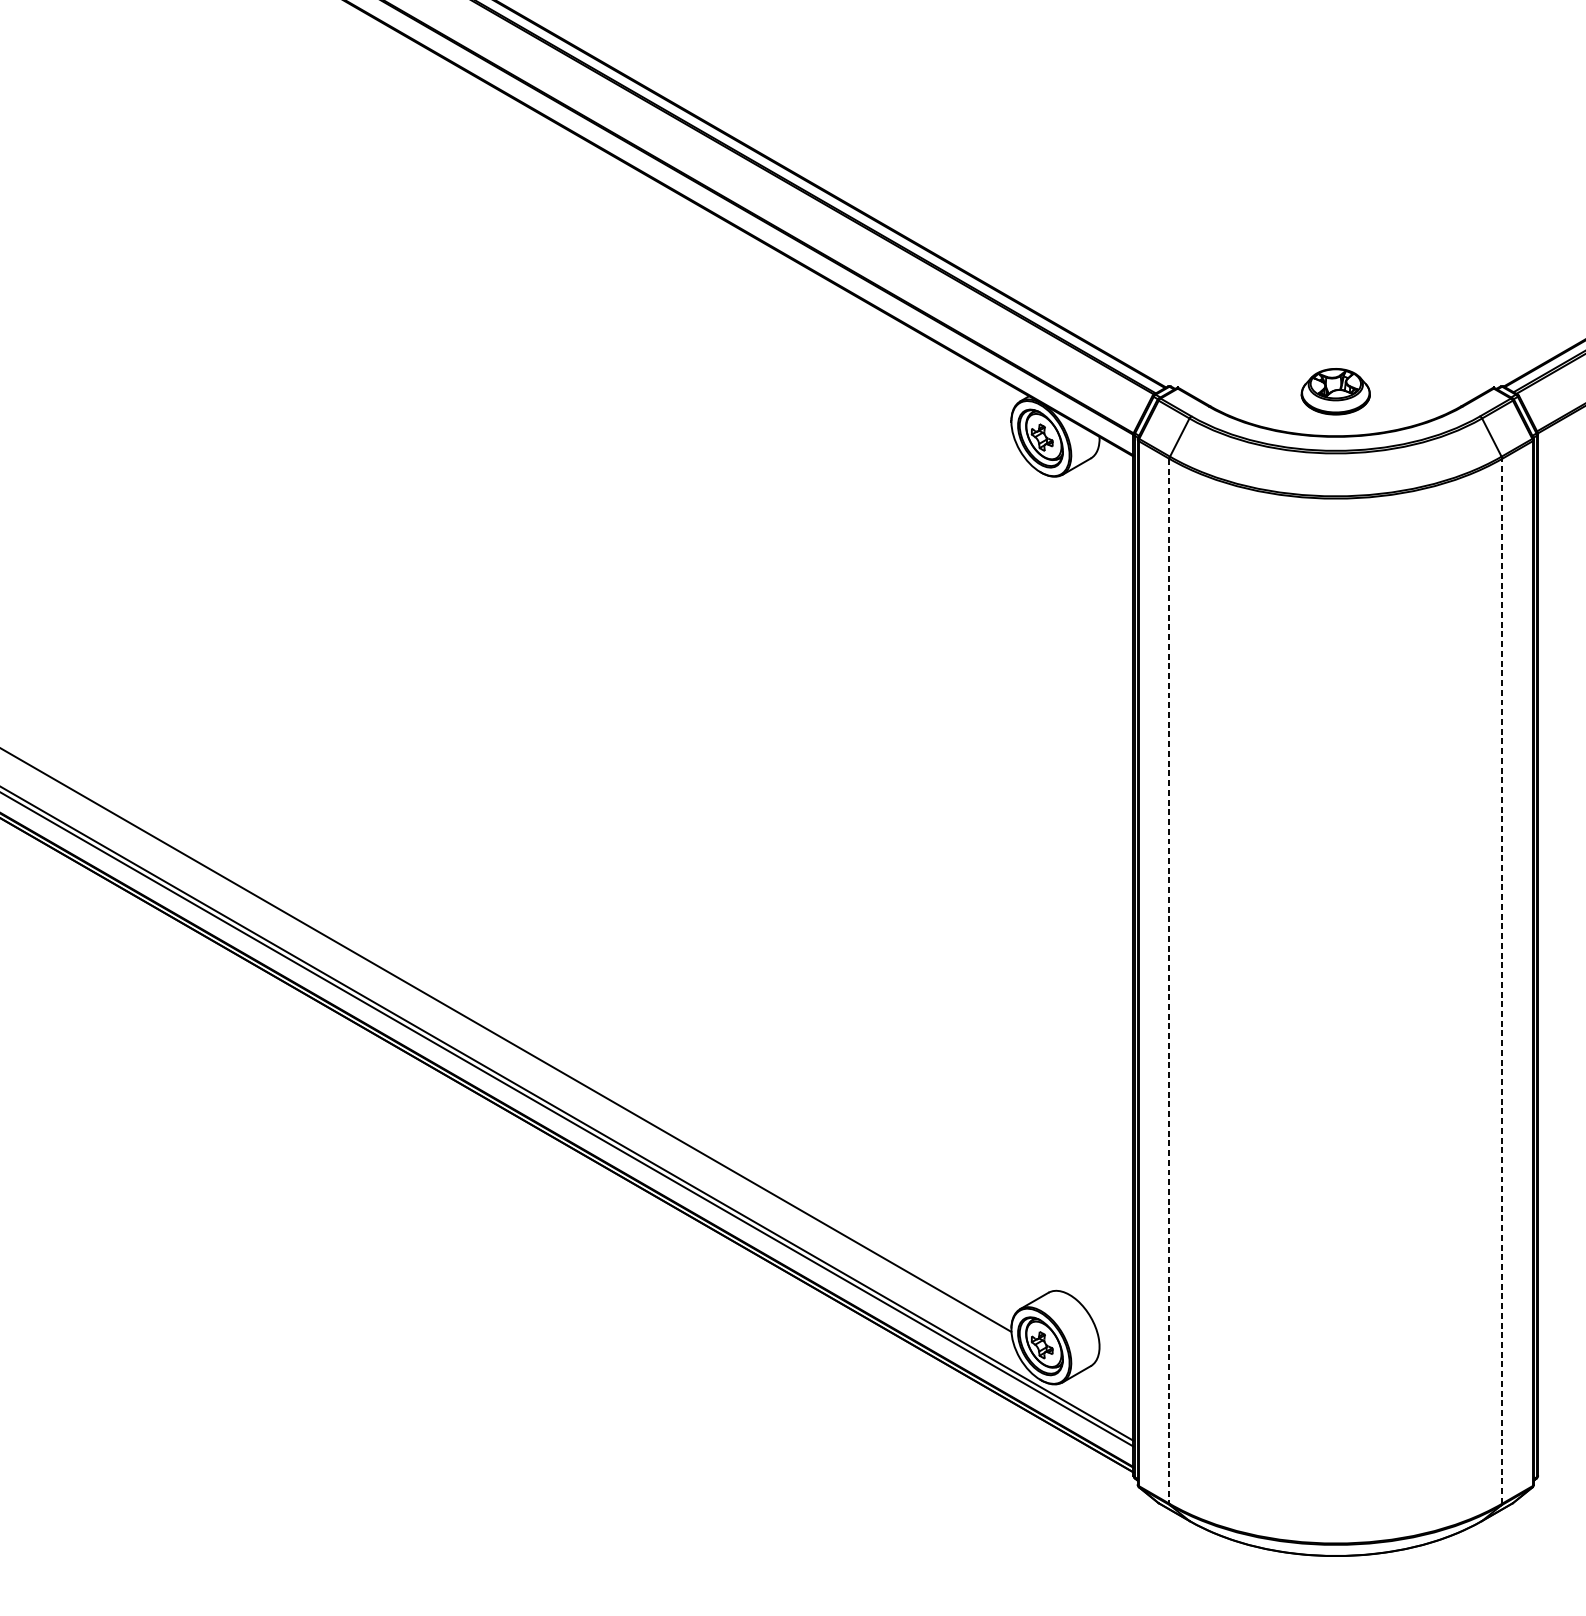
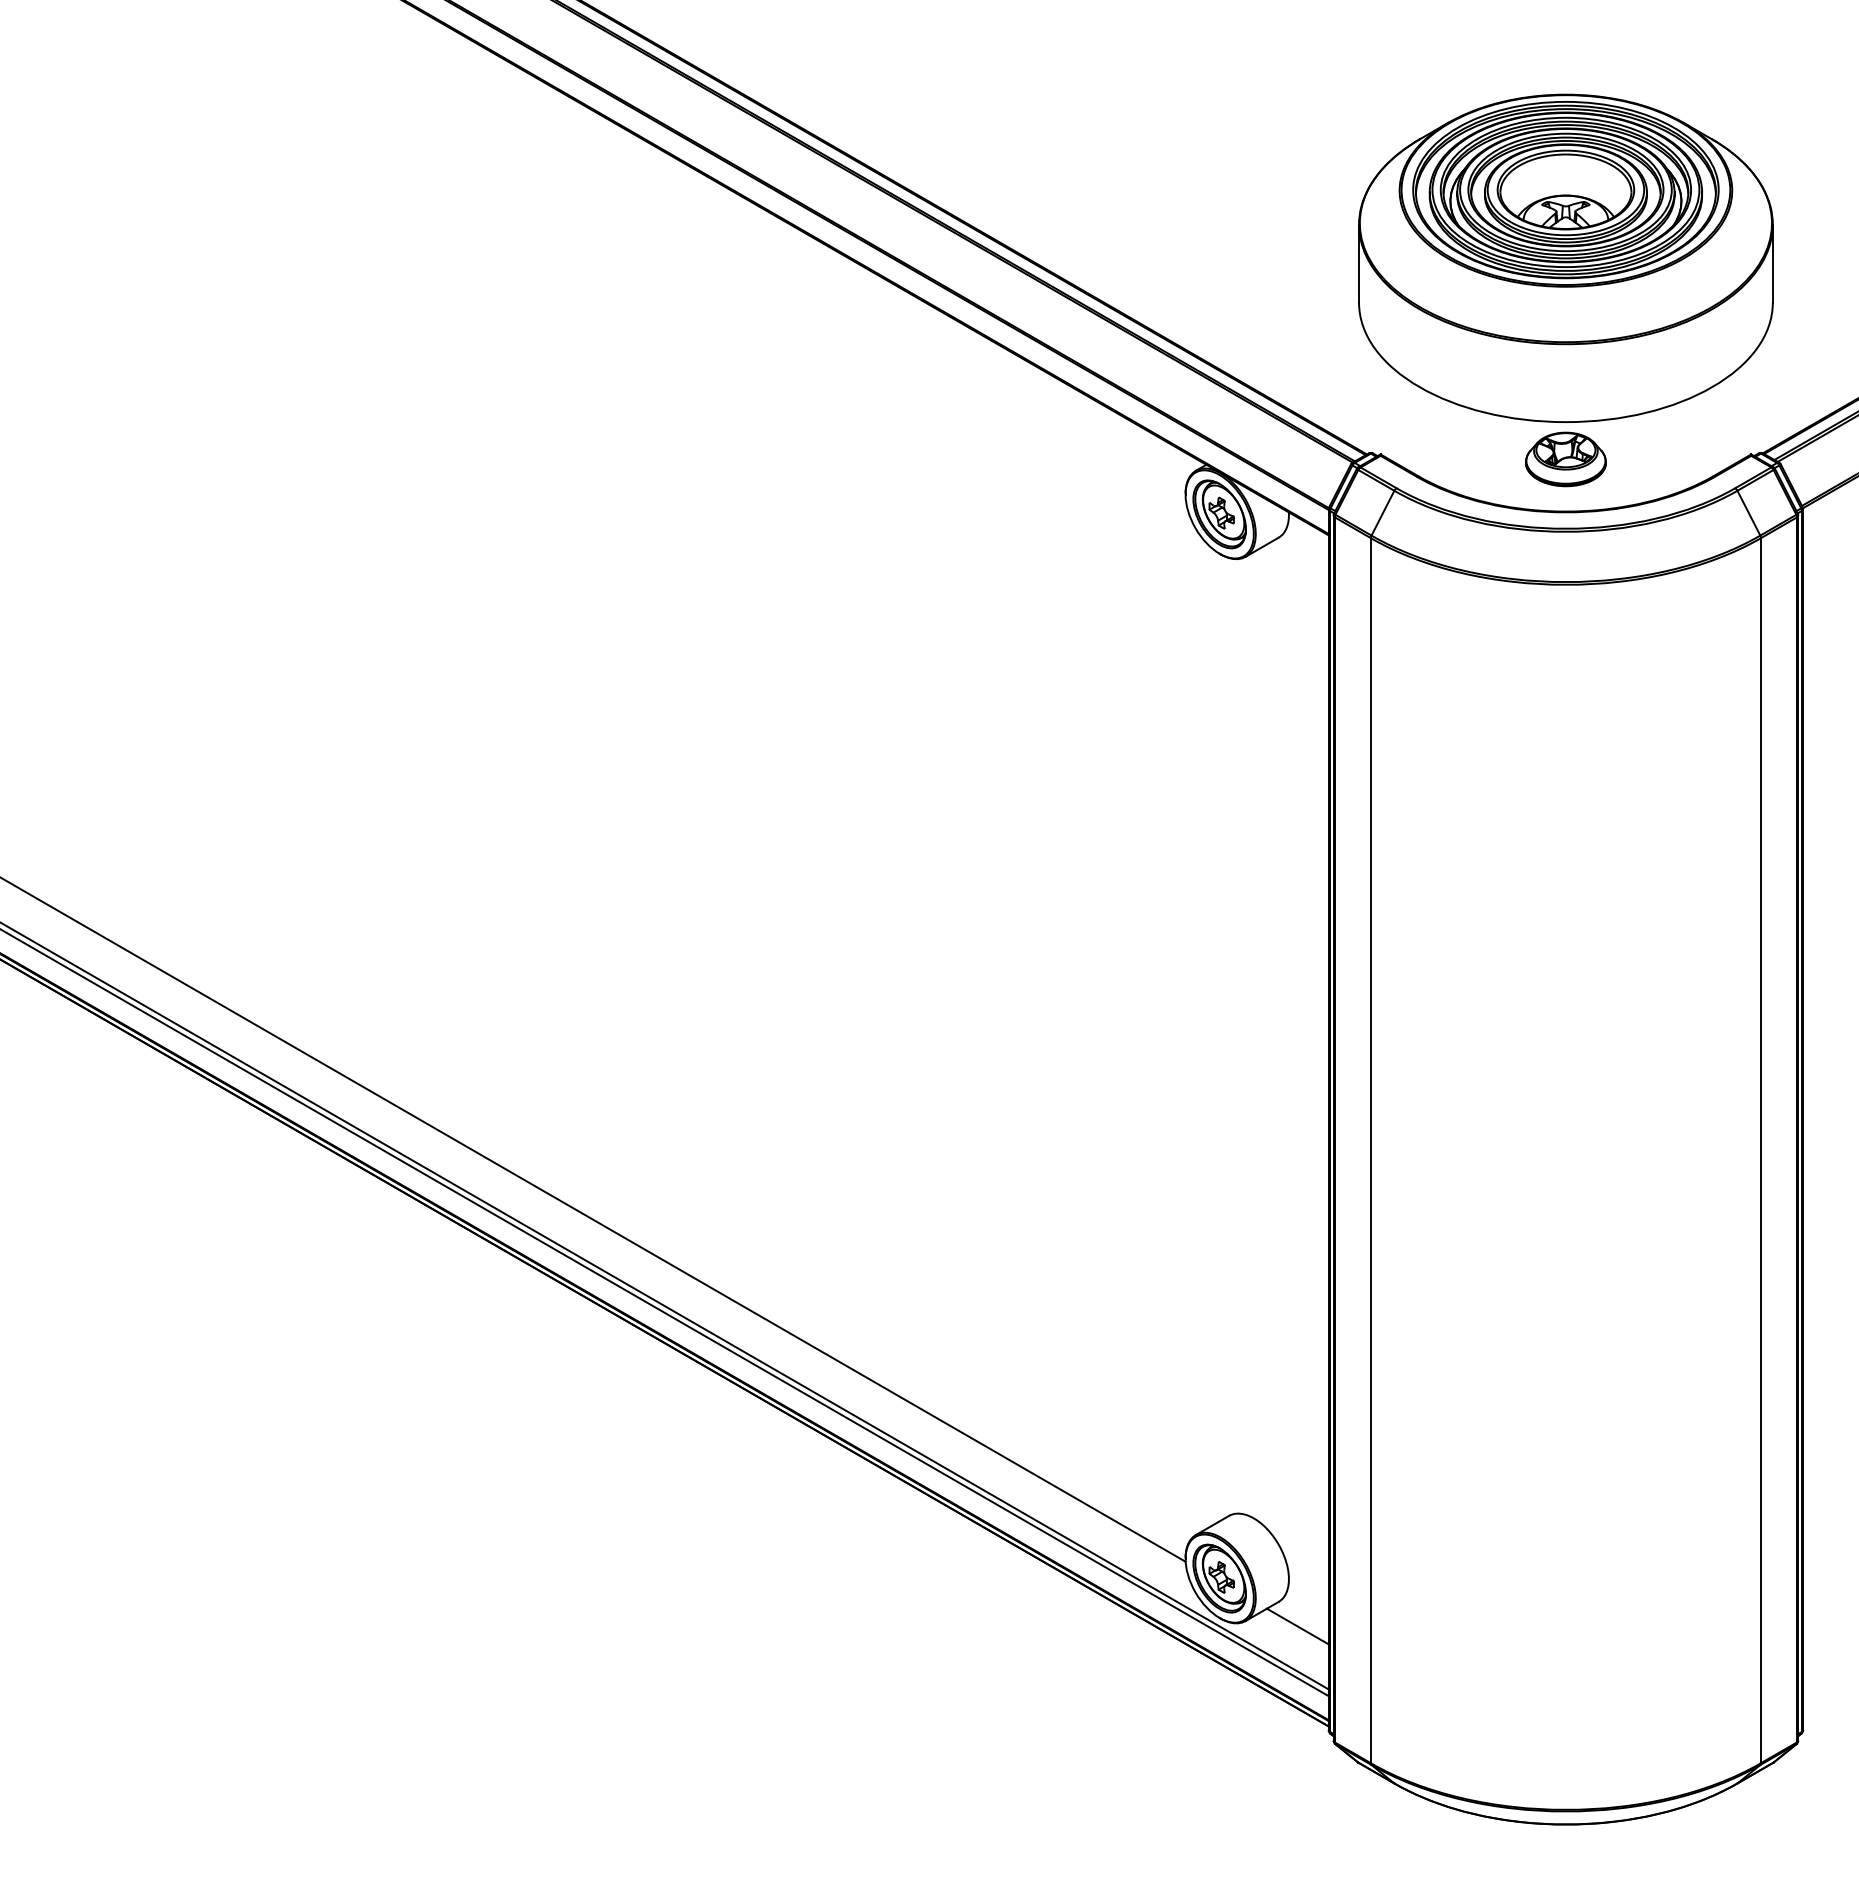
part: (1335, 219) -> (1565, 257), added
line: (1169, 981) -> (1370, 1150), dashed -> solid
line: (1501, 981) -> (1760, 1150), dashed -> solid
line: (1106, 1387) -> (1297, 1626), added

